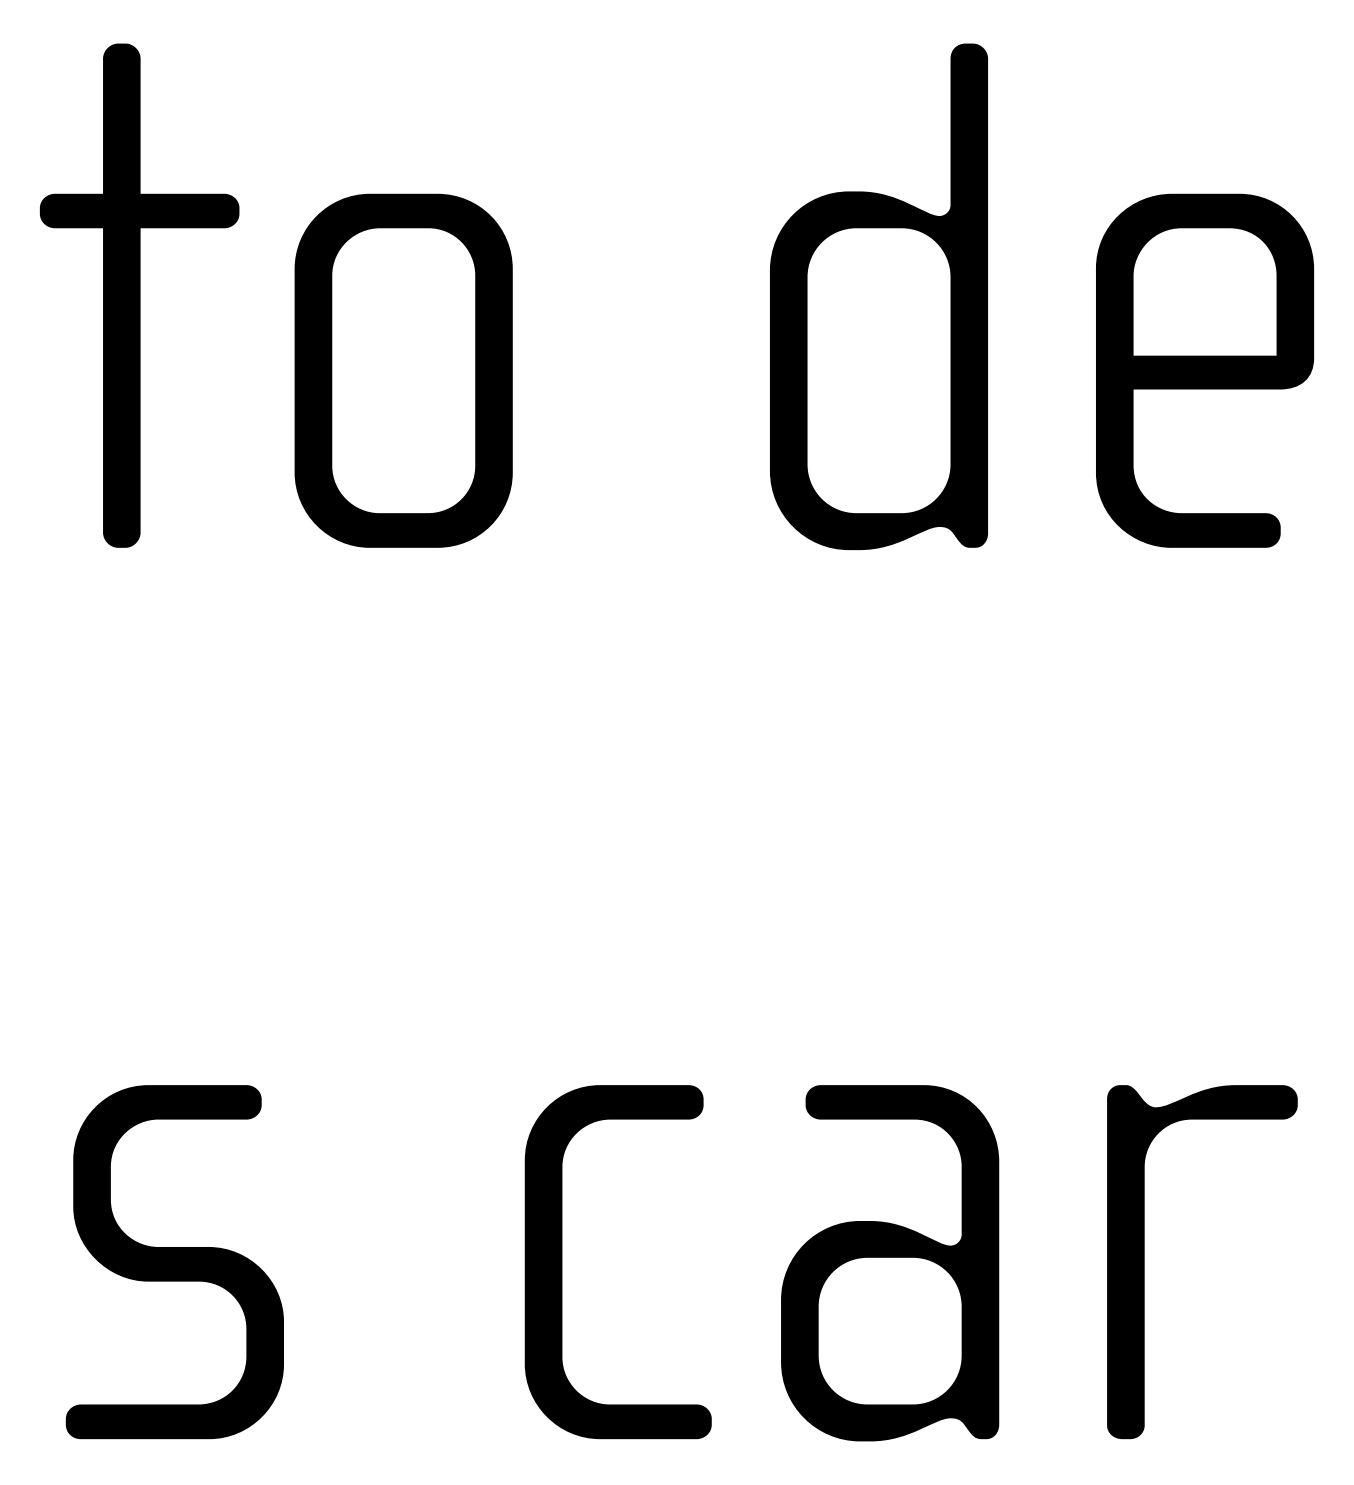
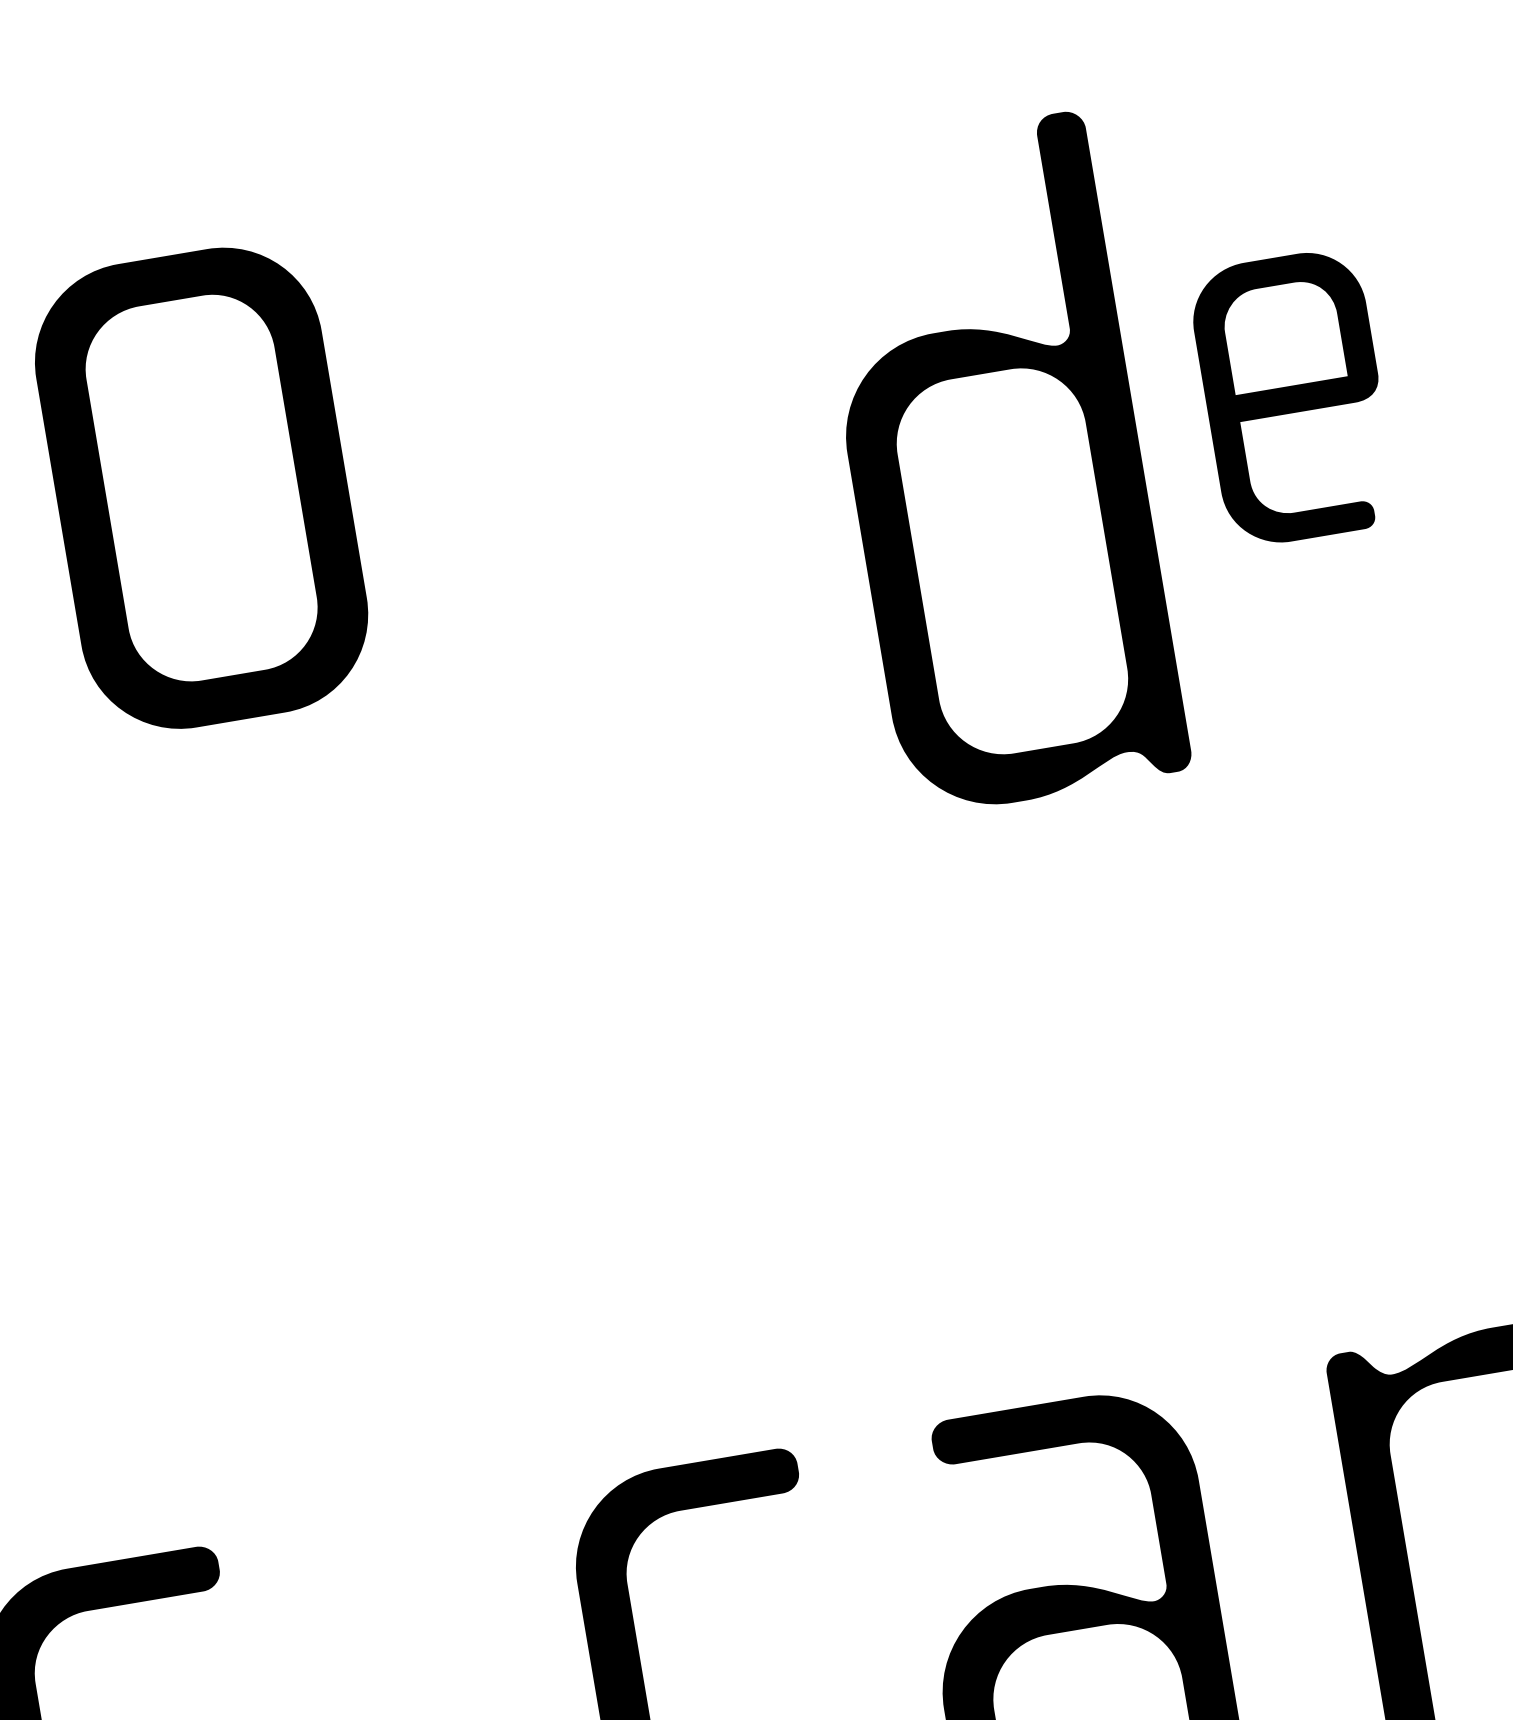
part: (878, 296) -> (995, 464), moved
part: (403, 370) -> (201, 487), moved
part: (1205, 370) -> (1294, 397), size x0.6

